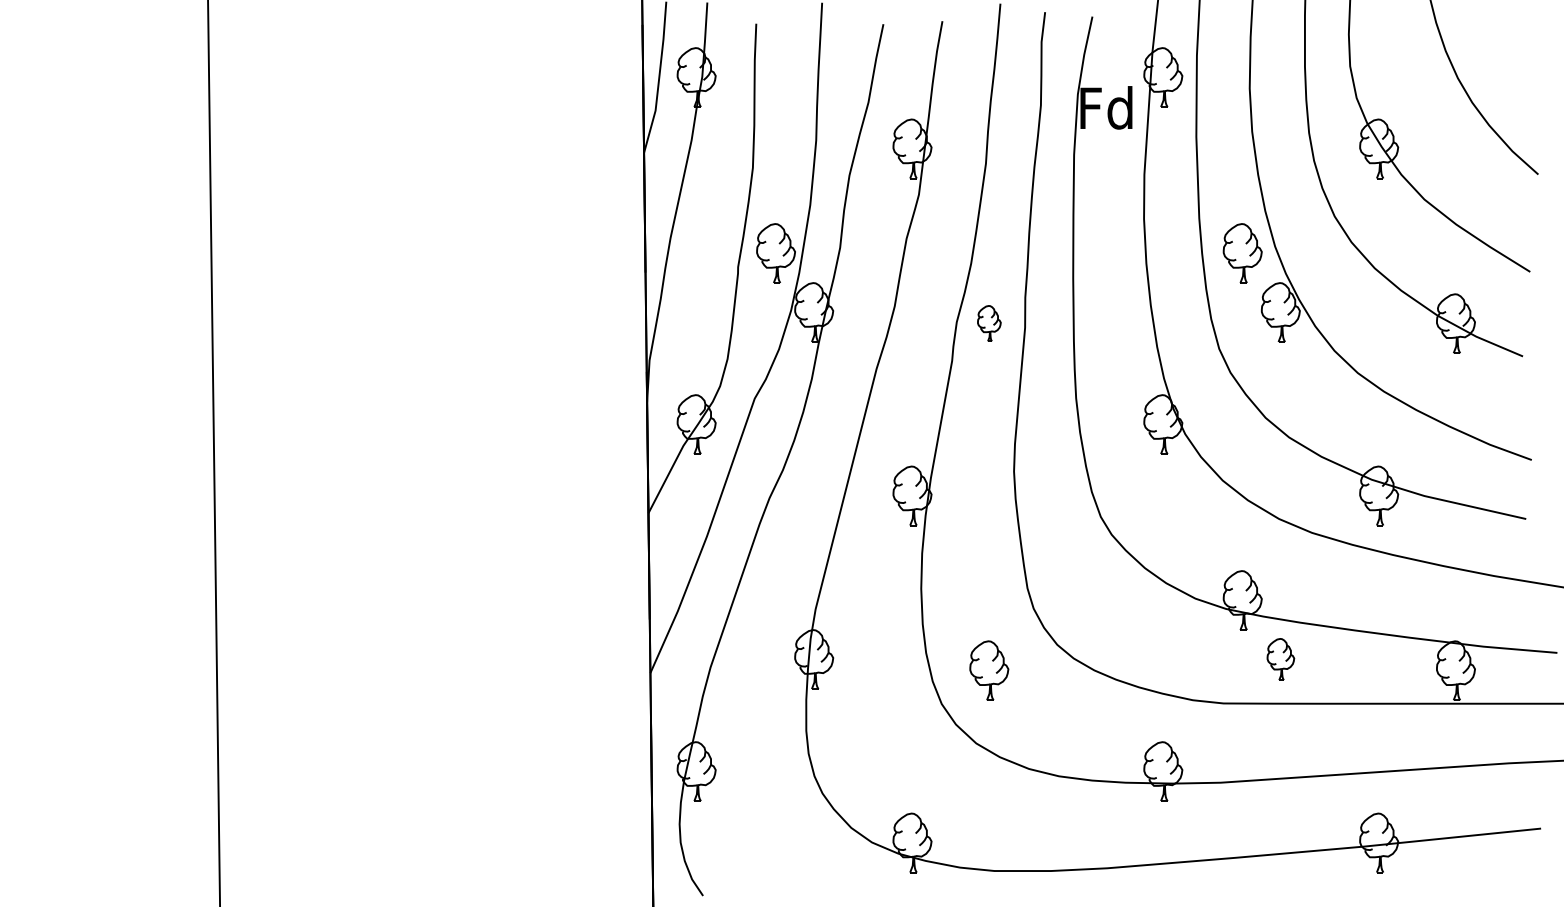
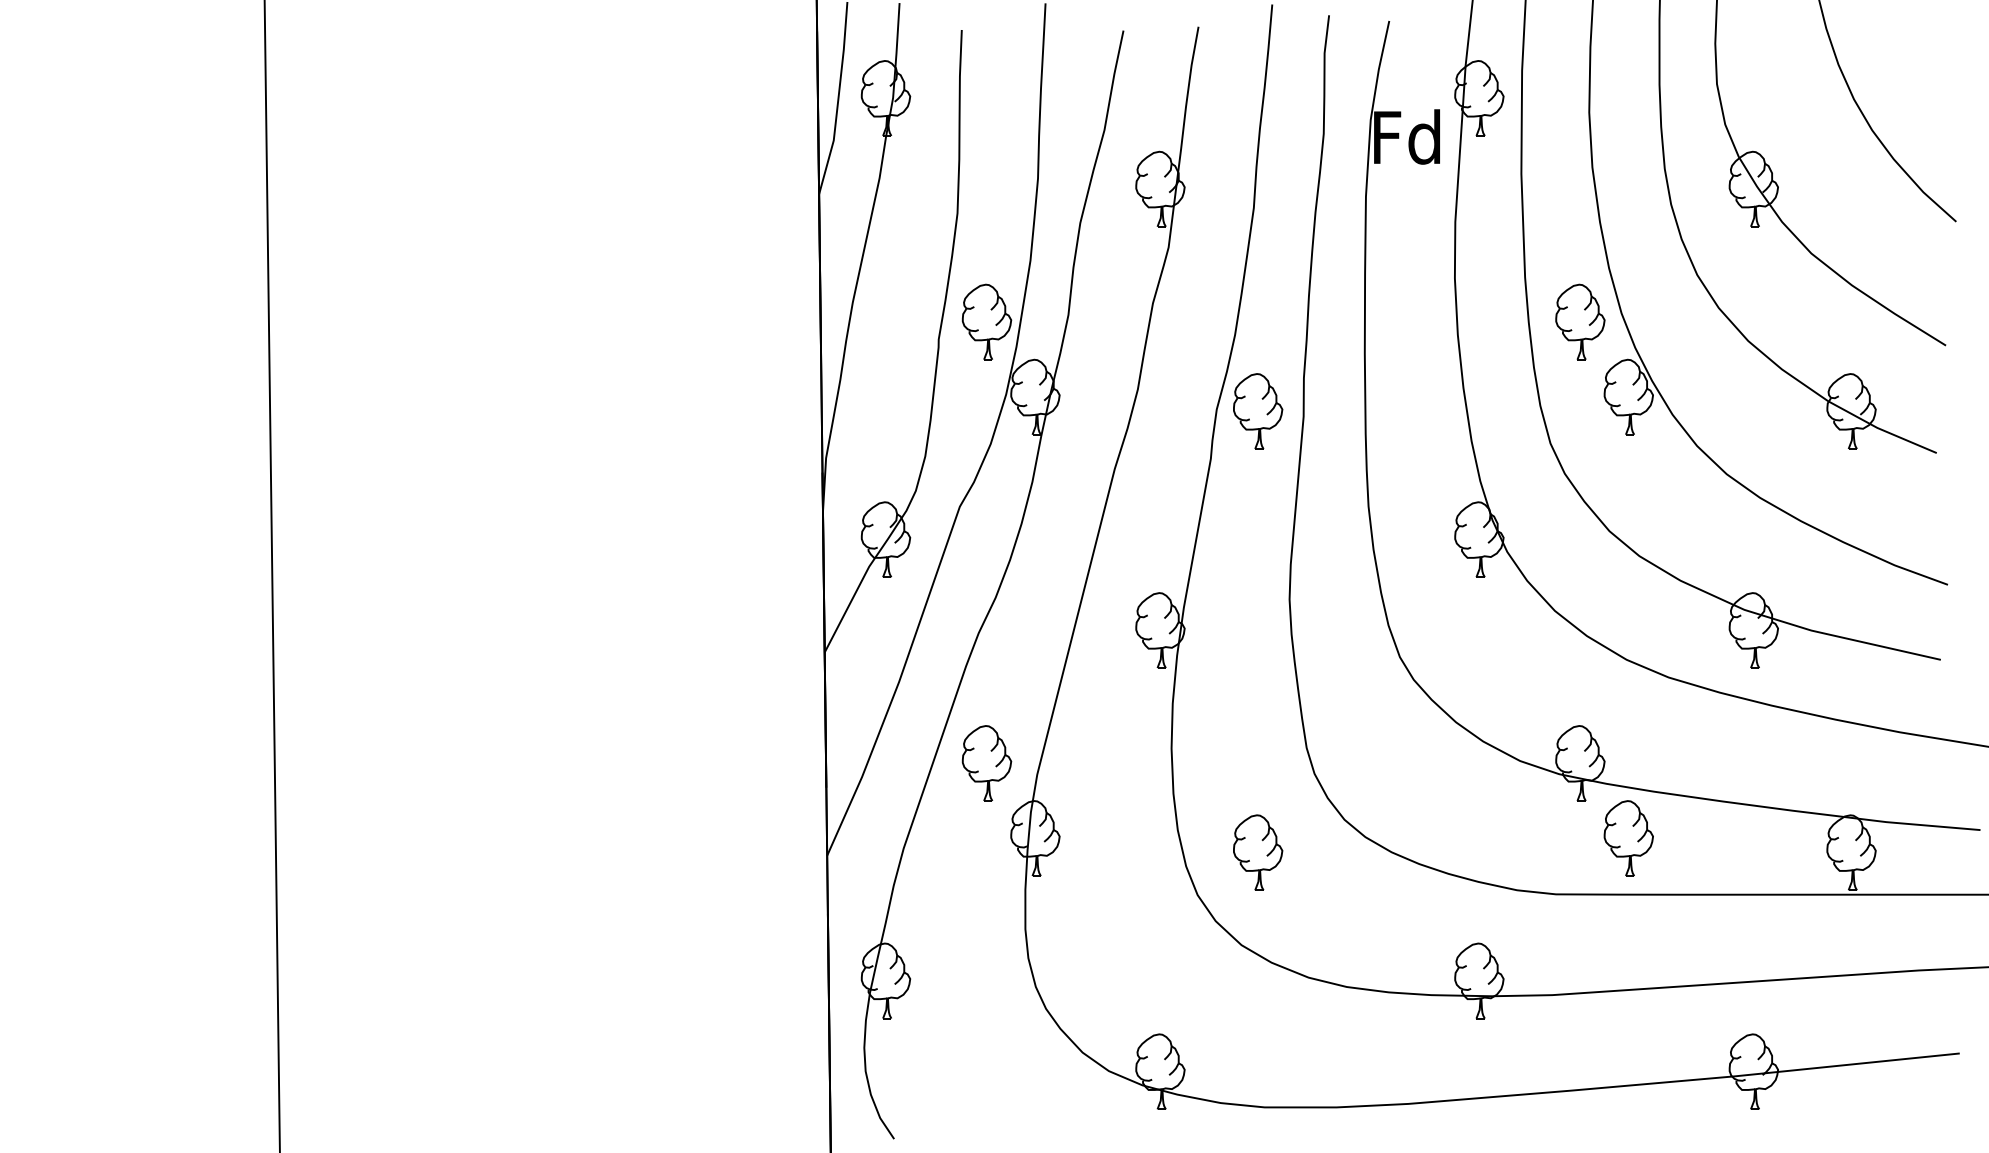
part: (989, 323) -> (1258, 411), size x1.67
part: (775, 600) -> (986, 763), added
part: (1280, 659) -> (1628, 838), size x1.43

